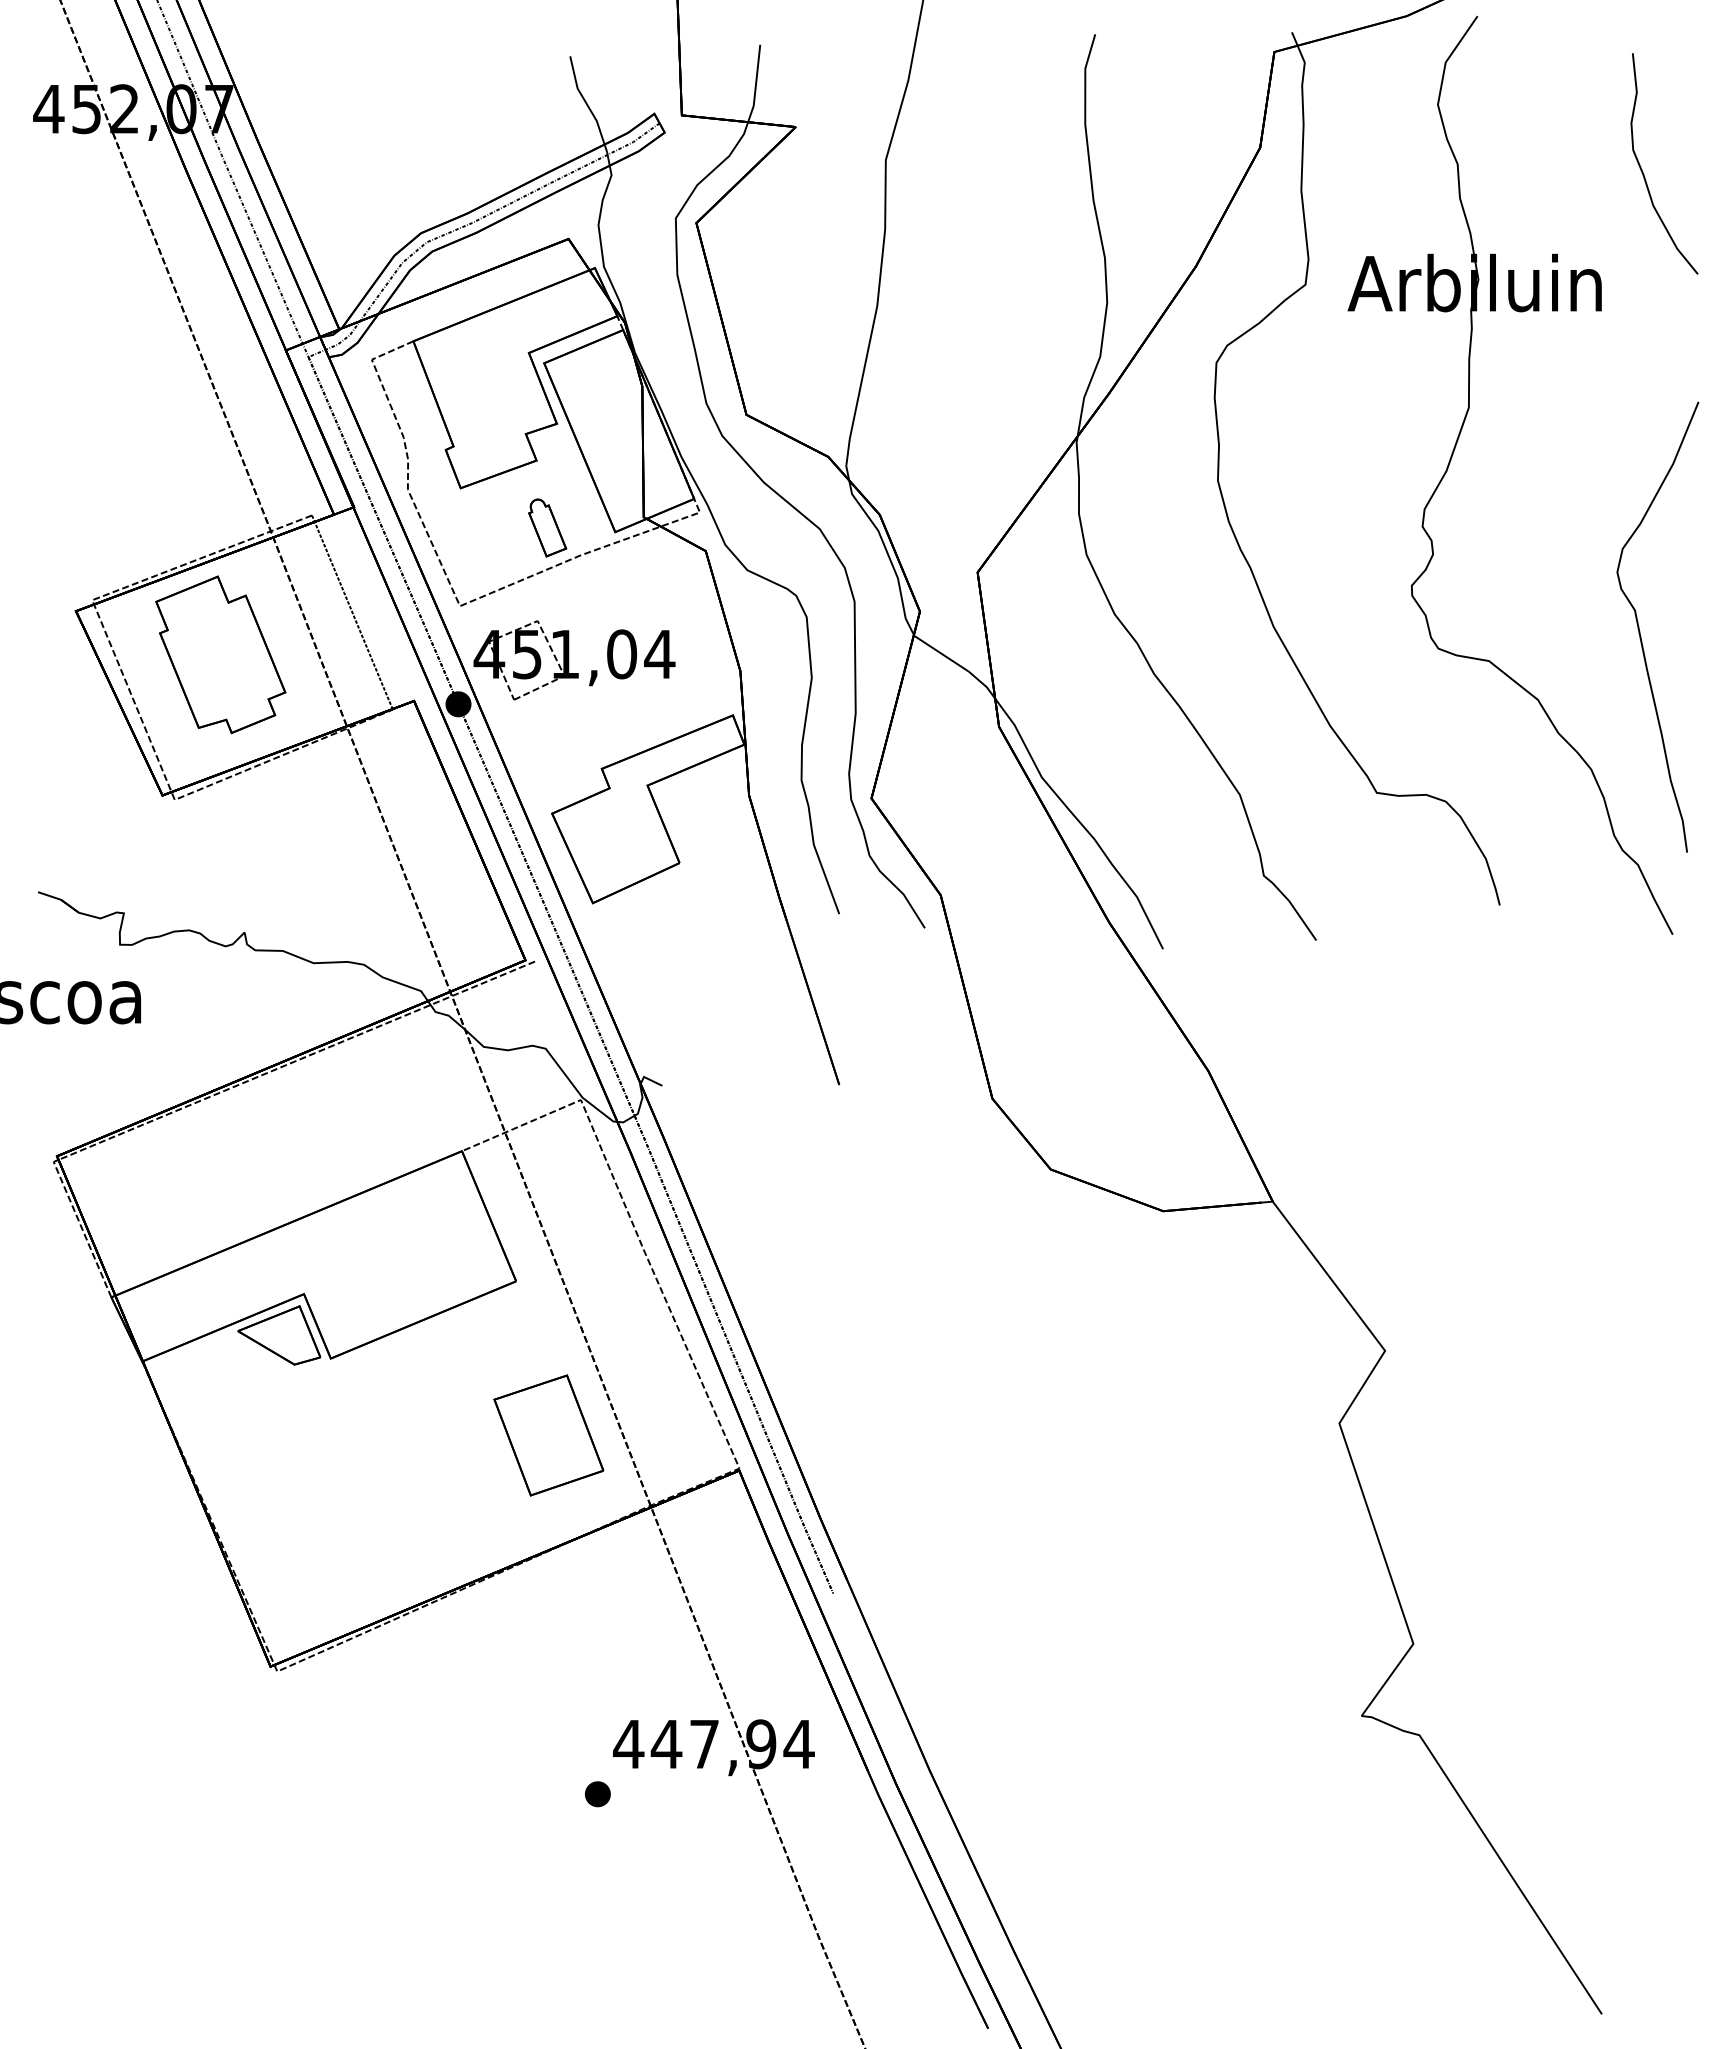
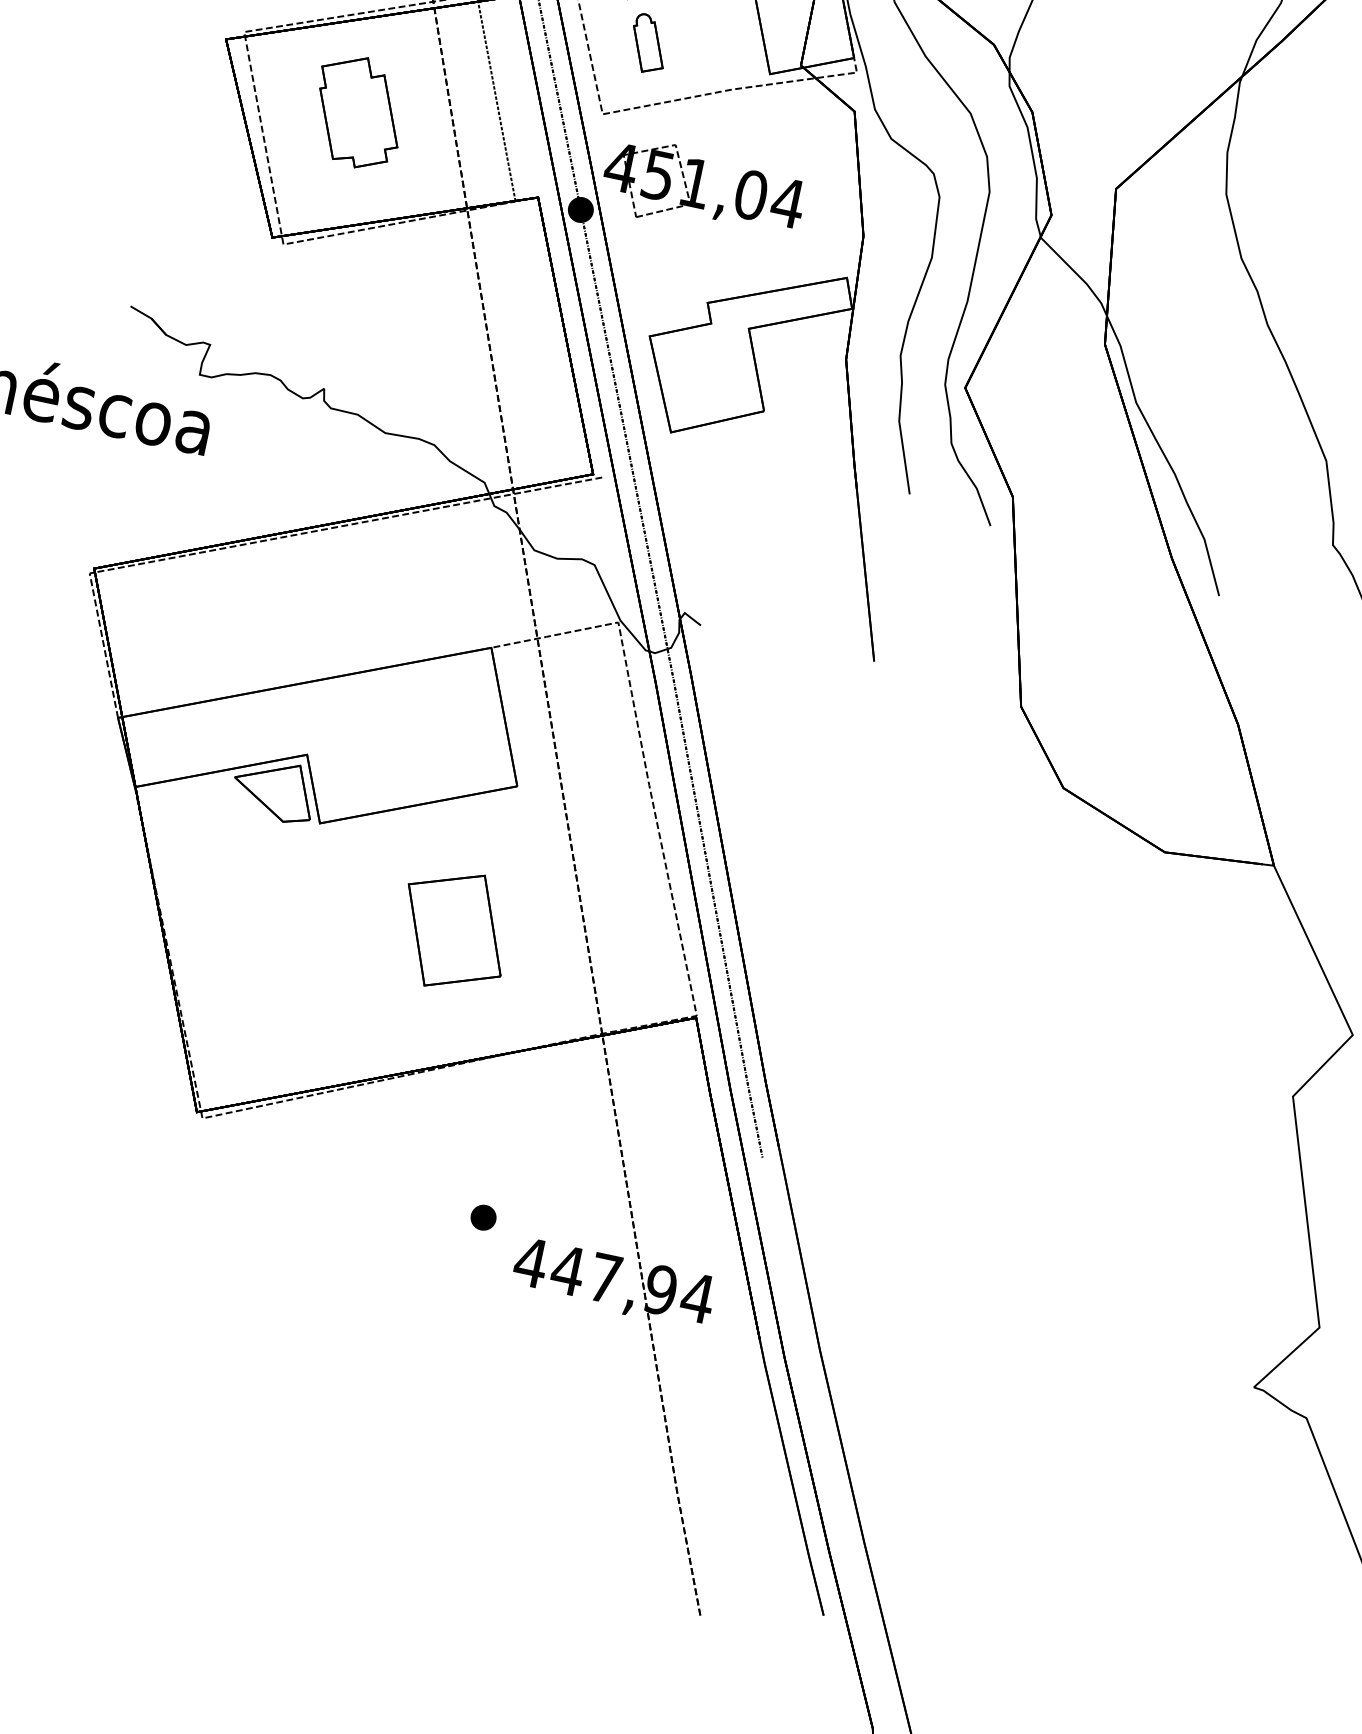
part: (547, 527) -> (648, 43), moved
part: (220, 654) -> (358, 111), size x0.7
part: (548, 1435) -> (454, 930), moved
part: (597, 1794) -> (483, 1217), moved

